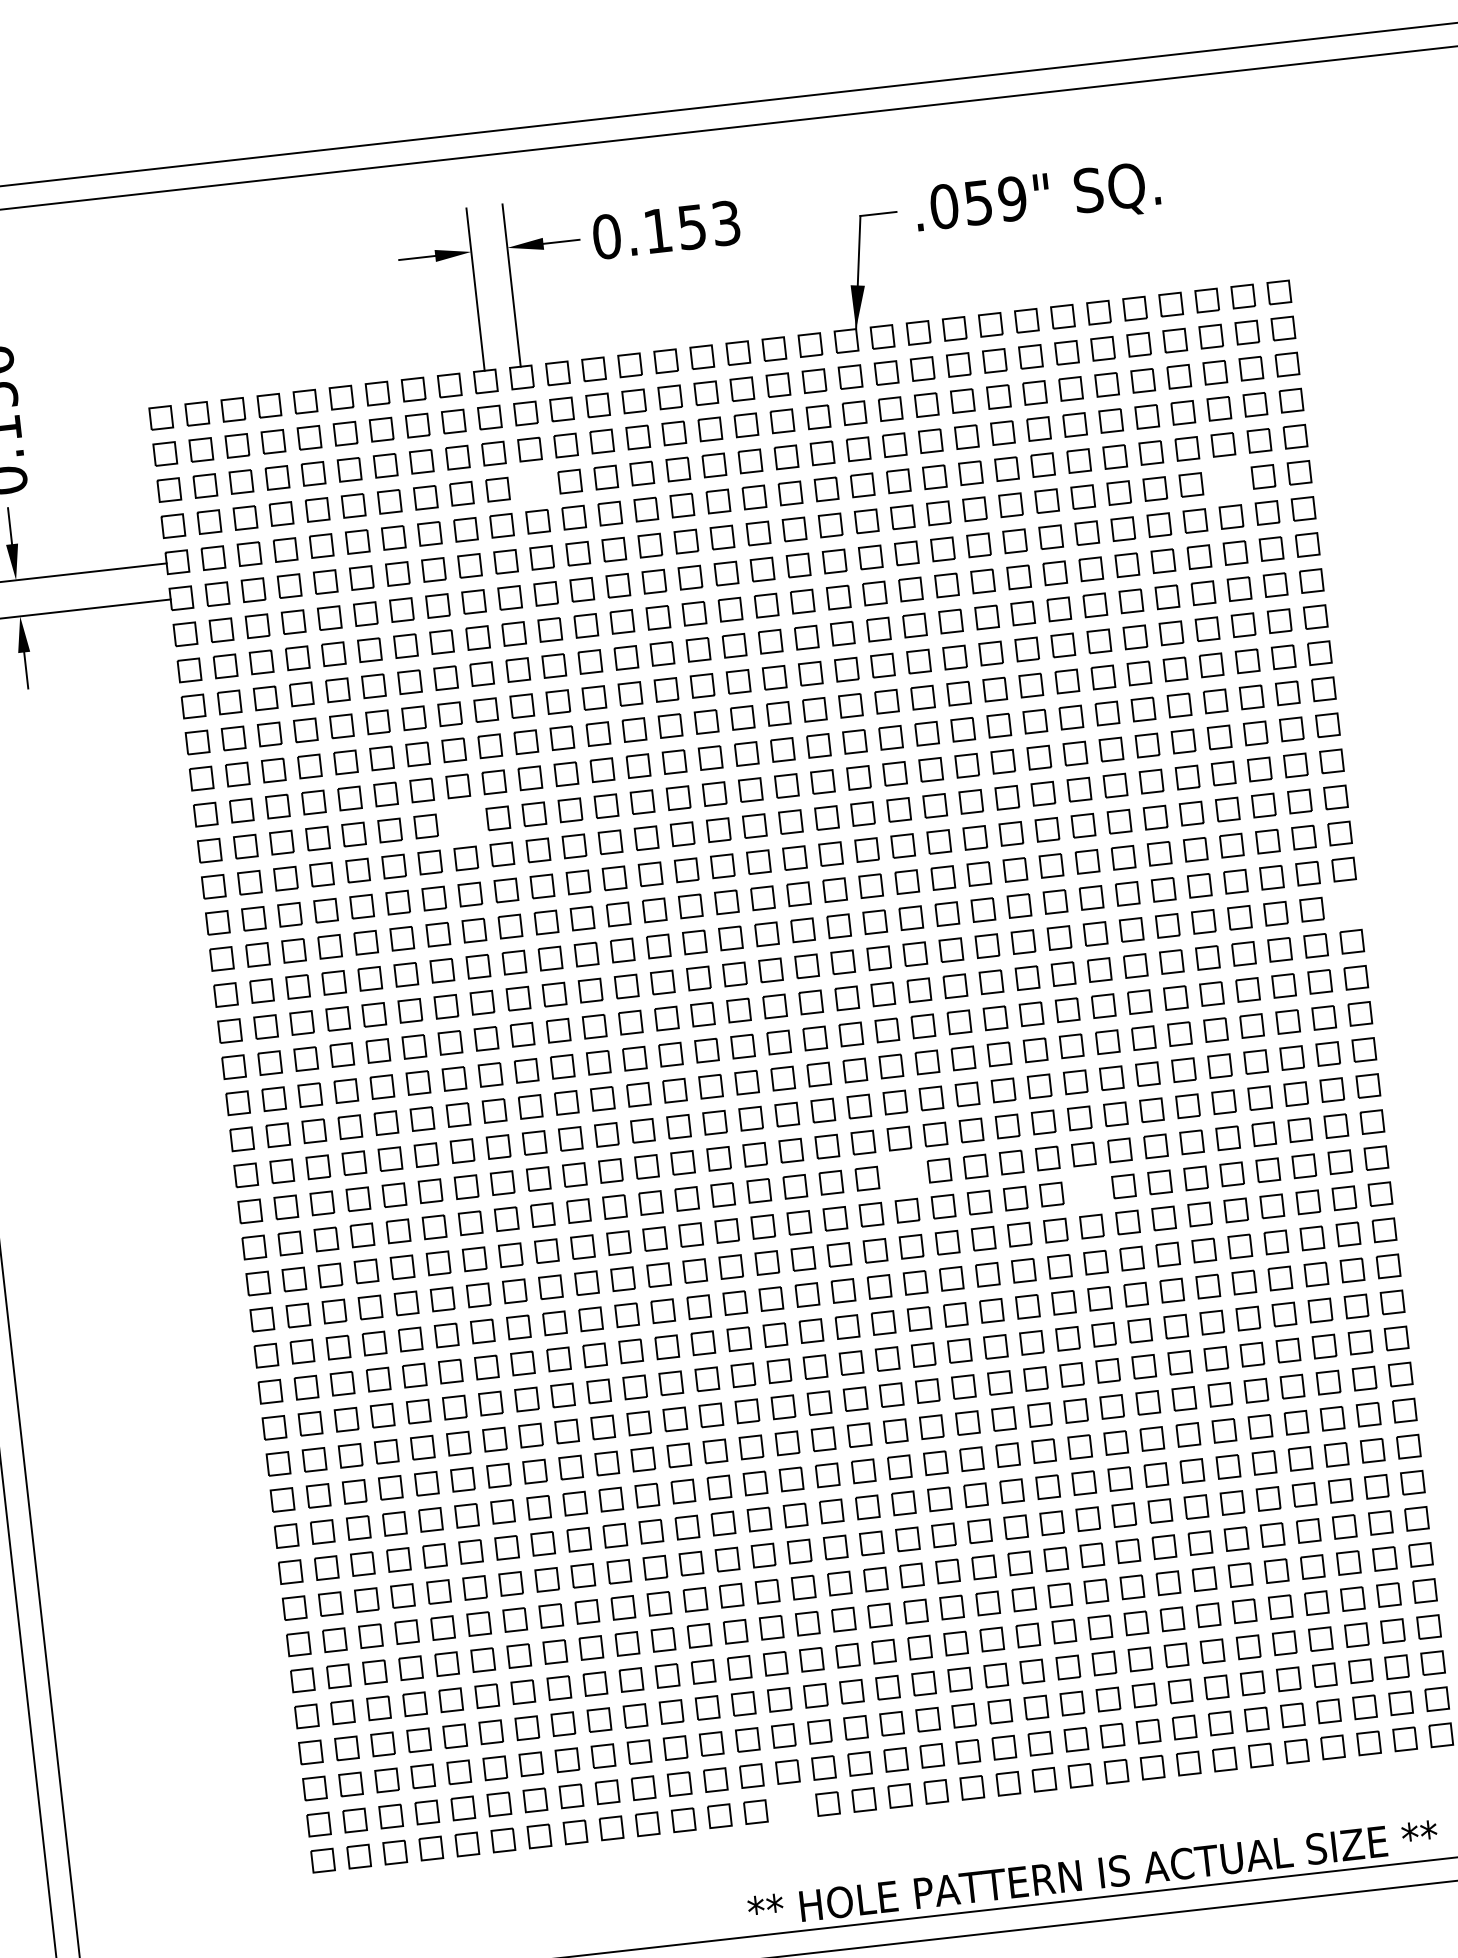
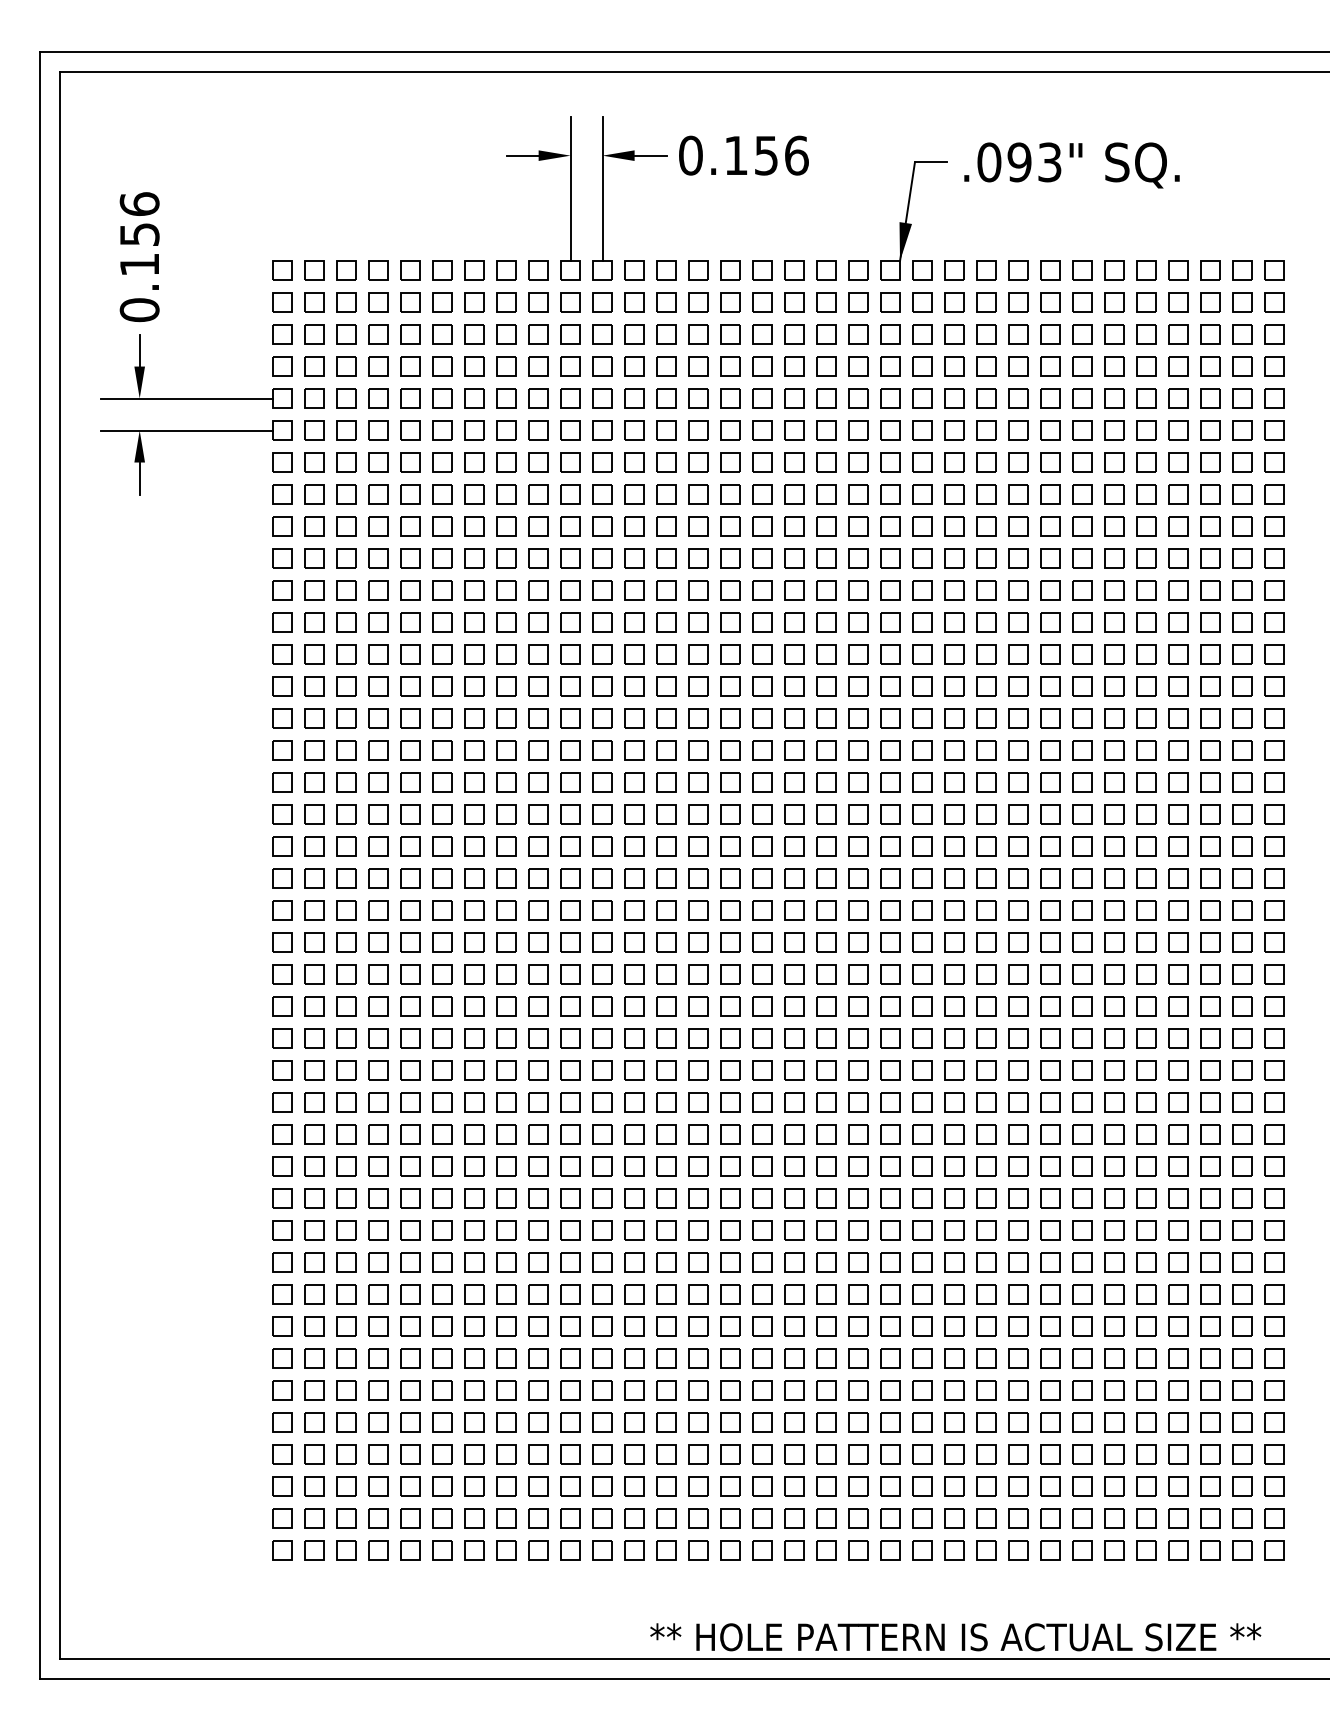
text: (995, 200) -> (1034, 162), .059" -> .093"
text: (726, 223) -> (796, 155), 0.153 -> 0.156
part: (1227, 480) -> (1210, 430), added
part: (533, 485) -> (602, 366), added
part: (462, 822) -> (506, 654), added
part: (1348, 905) -> (1274, 814), added
part: (903, 1174) -> (858, 1006), added
part: (1088, 1190) -> (1018, 1038), added
part: (791, 1808) -> (698, 1550), added

